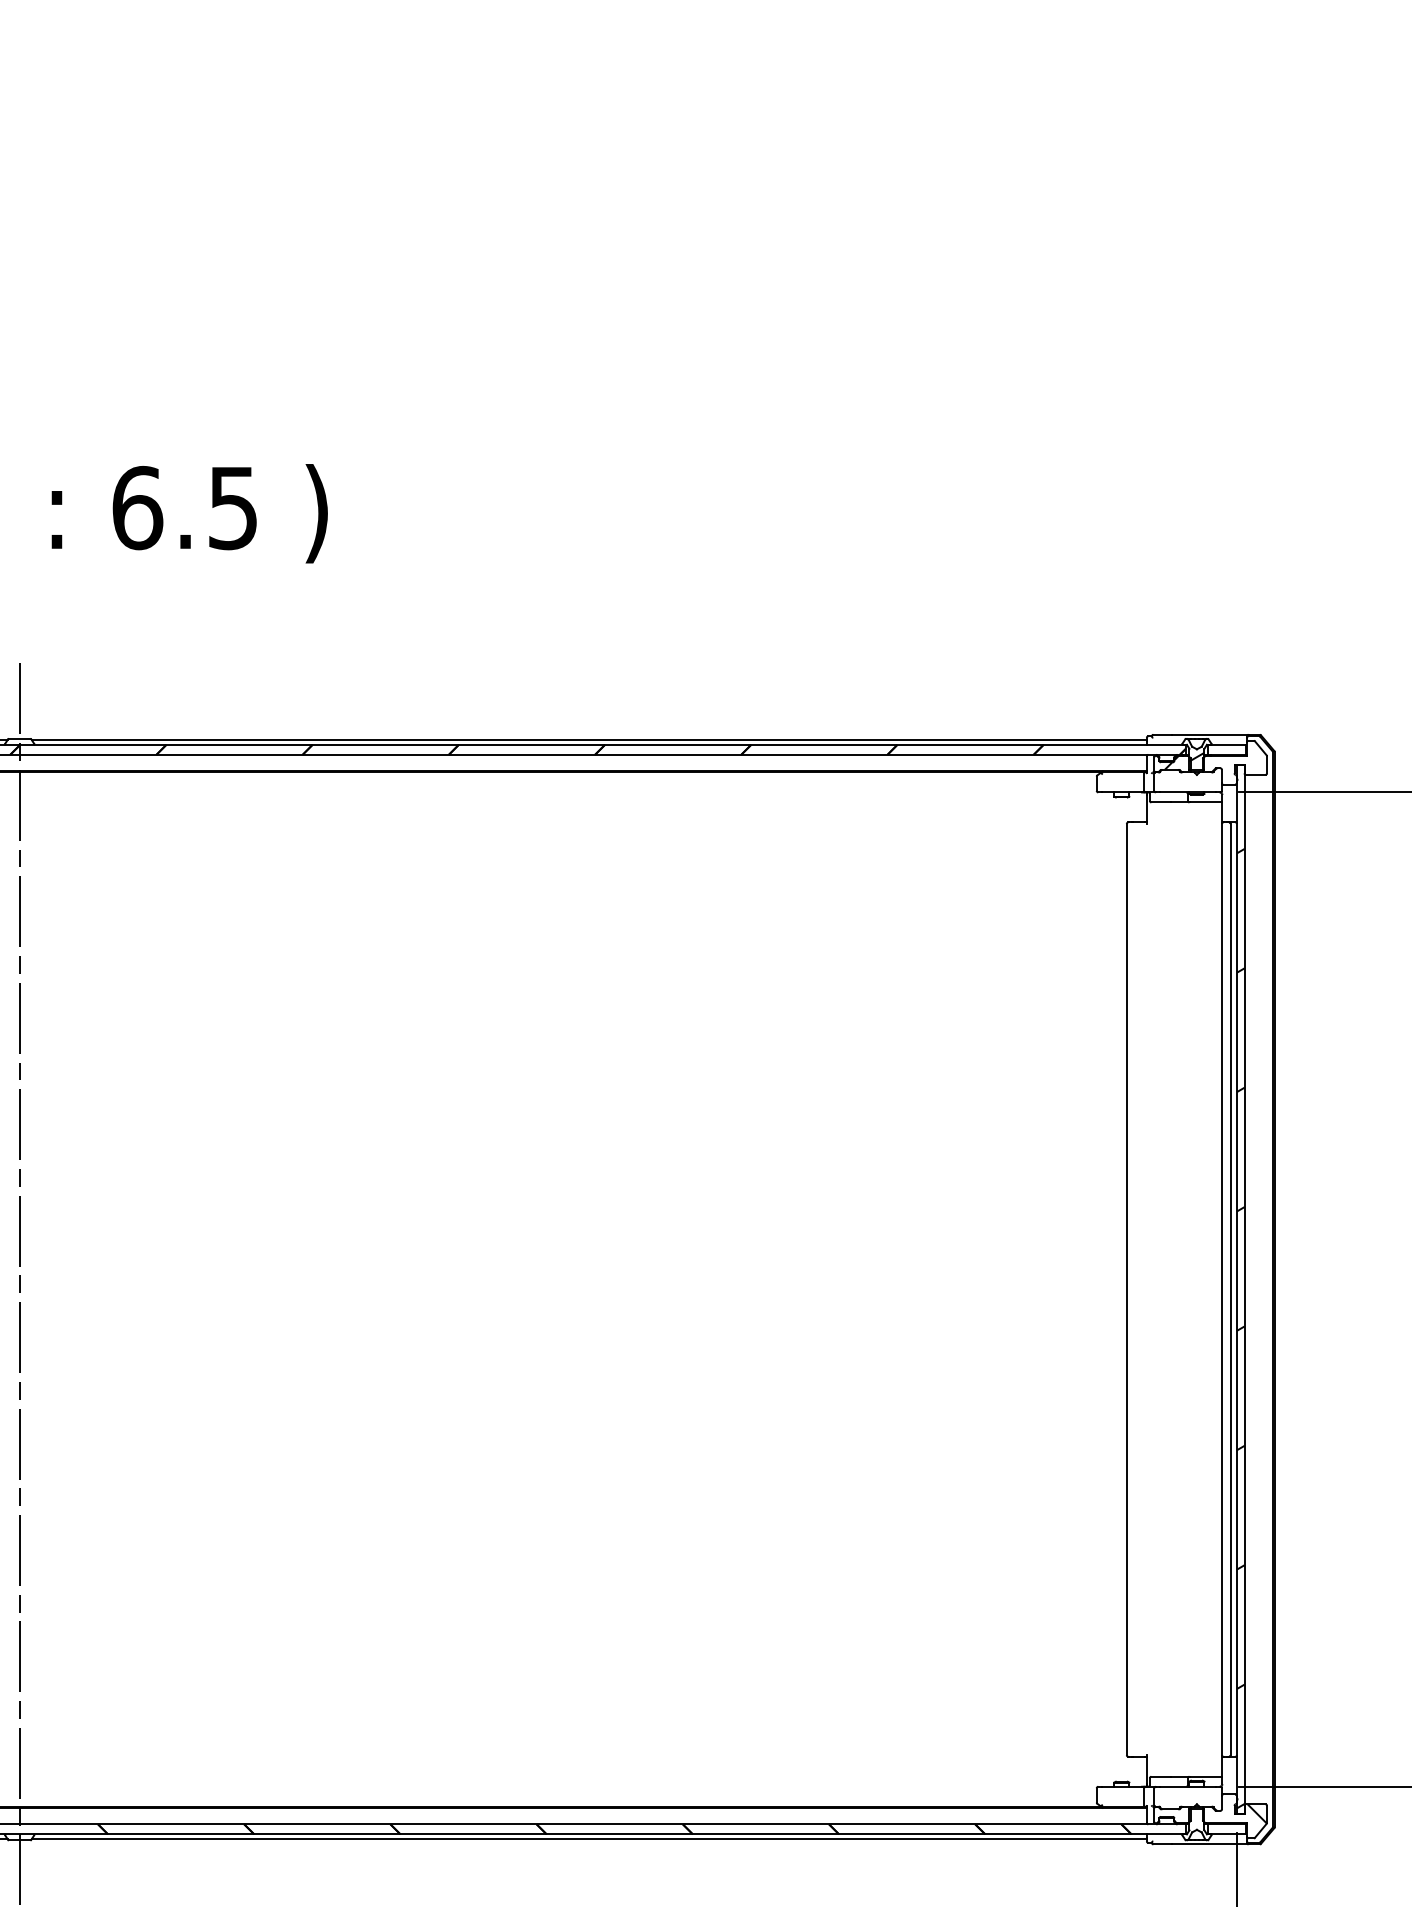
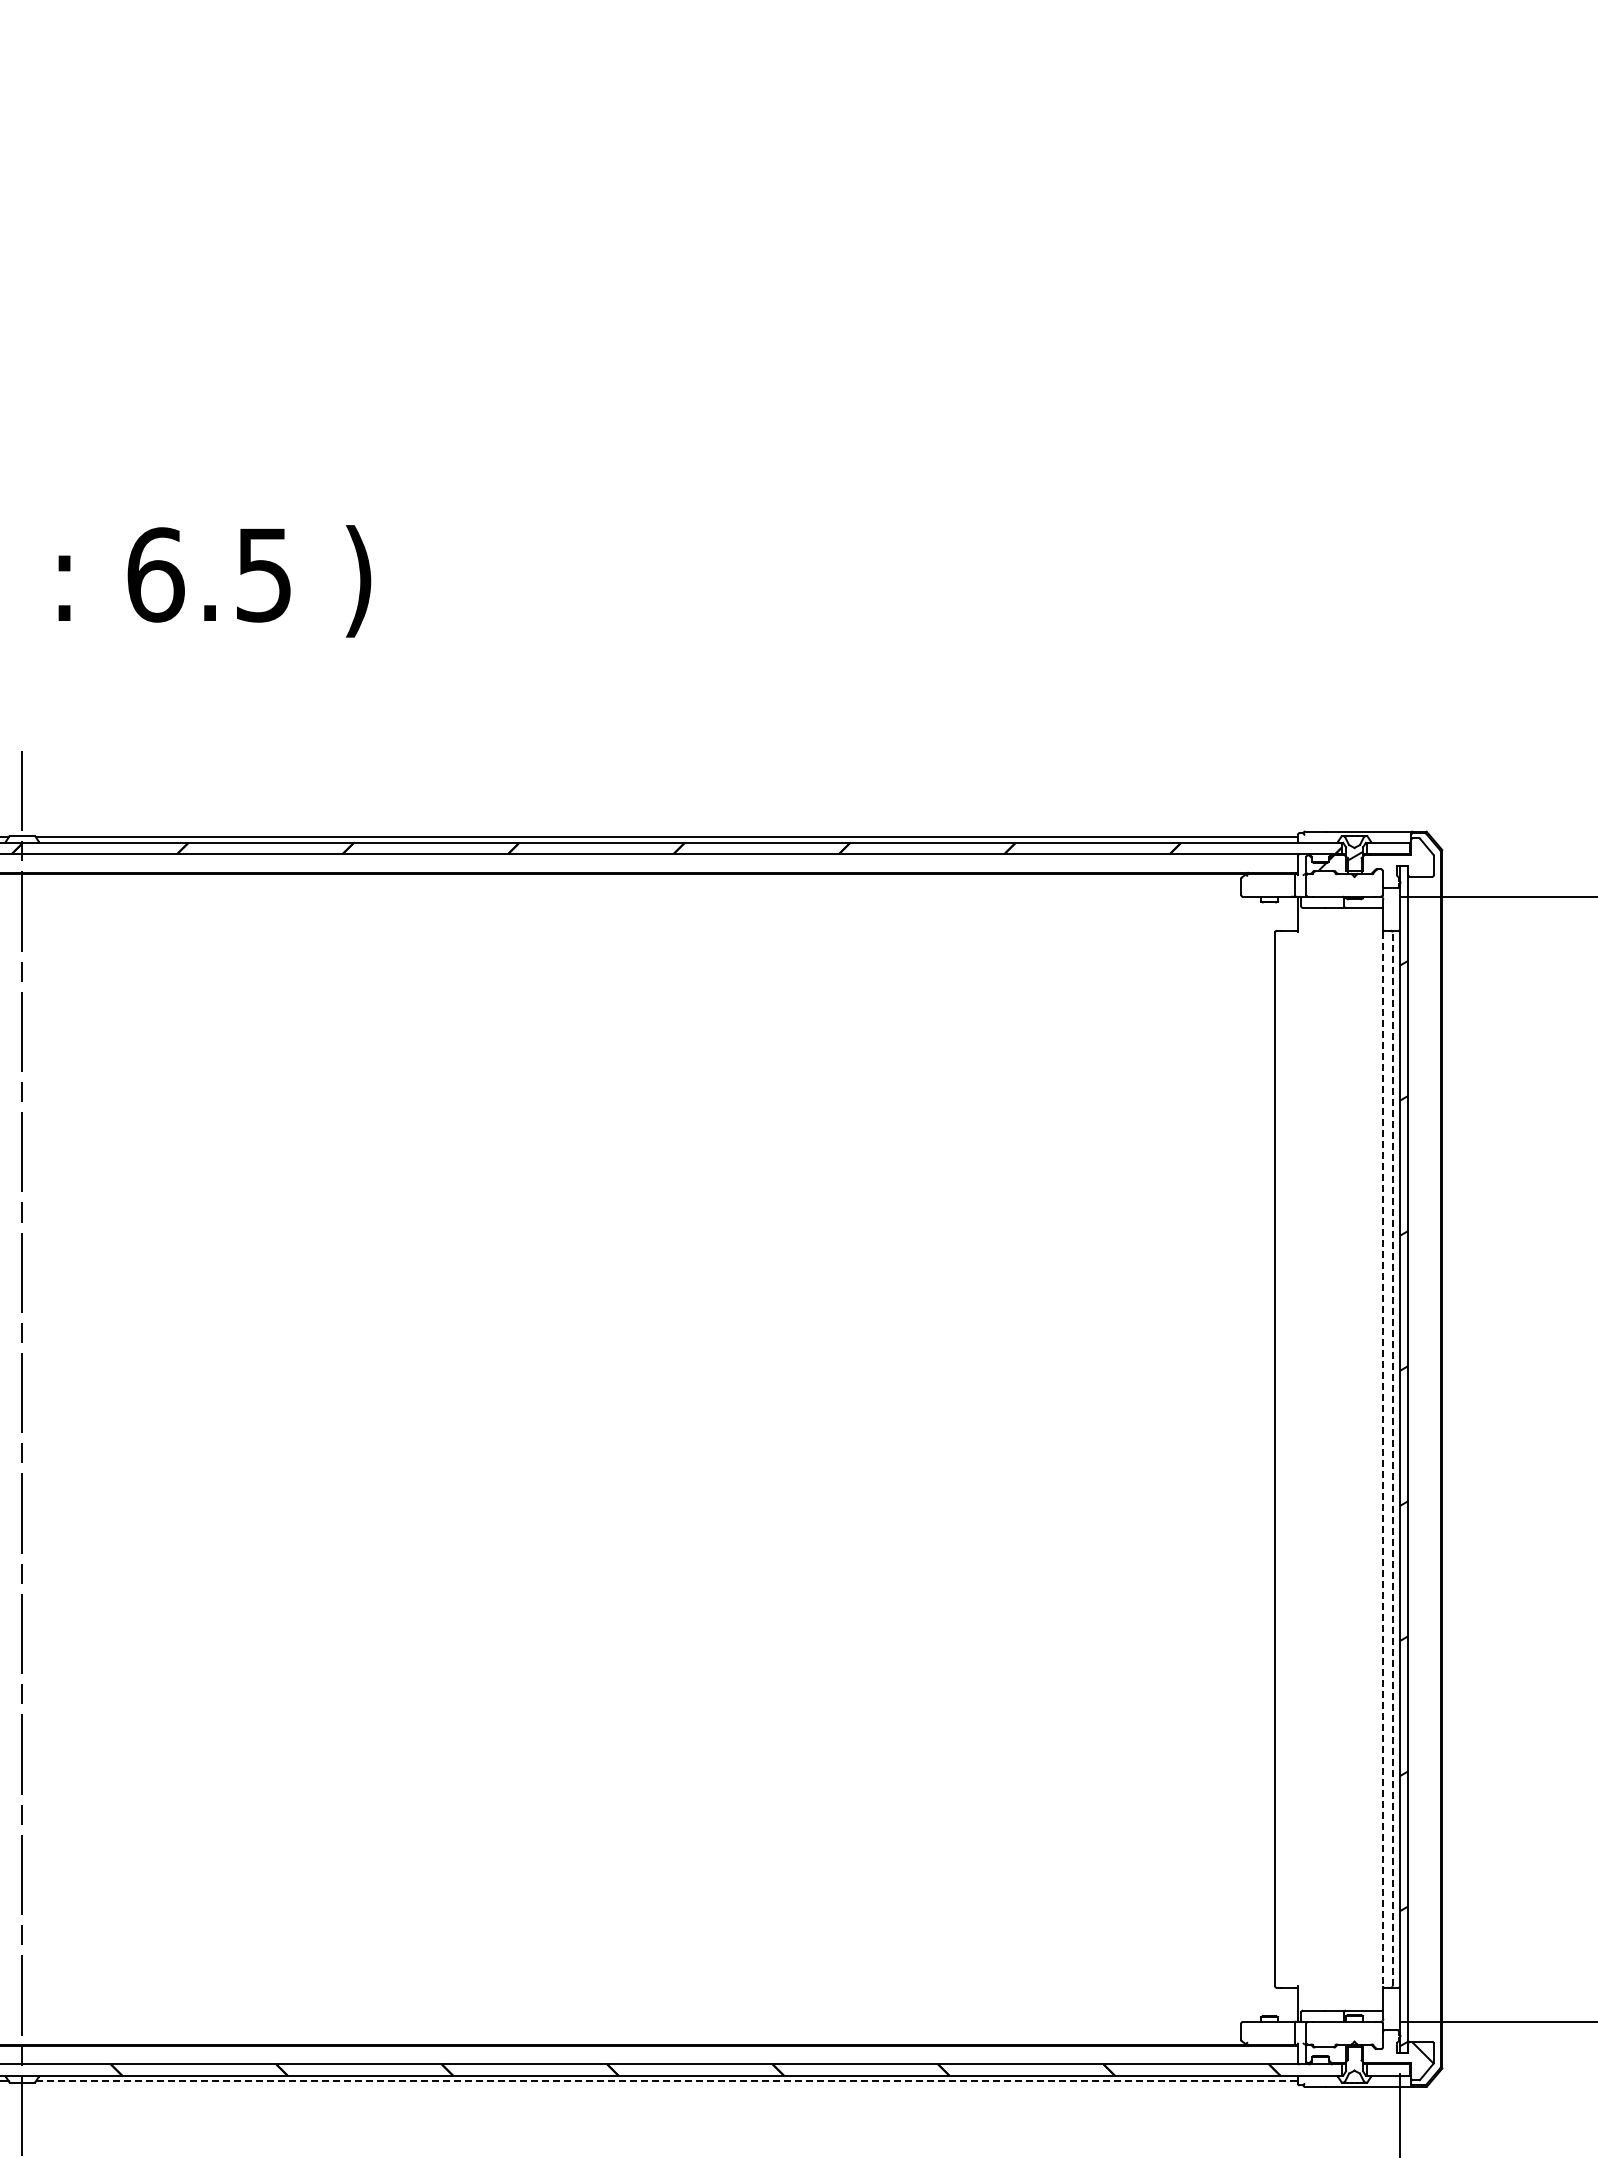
line: (1221, 1289) -> (1382, 1459), solid -> dashed
line: (1230, 1289) -> (1392, 1459), solid -> dashed
line: (588, 1839) -> (666, 2081), solid -> dashed

